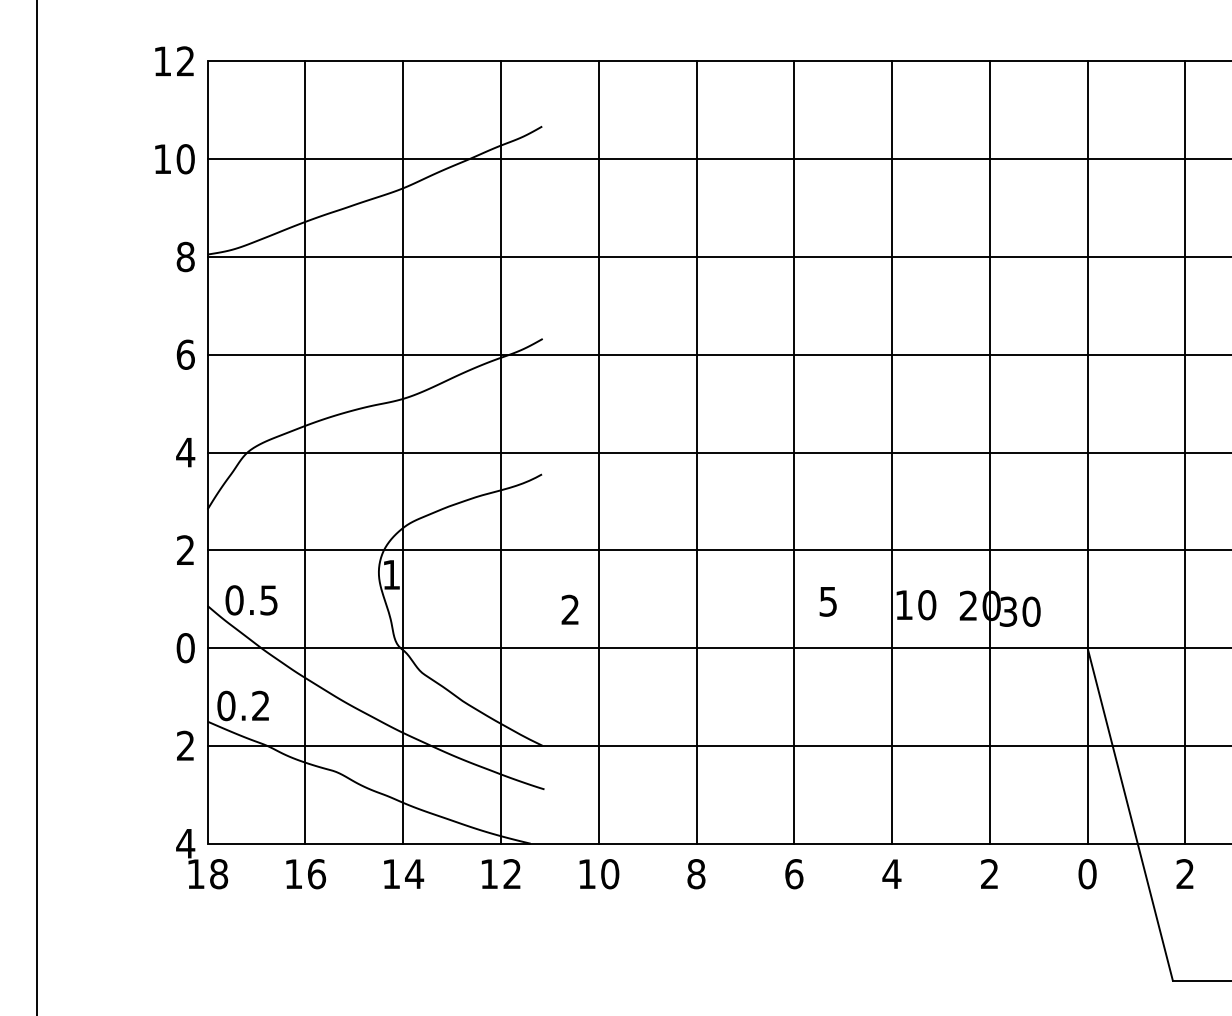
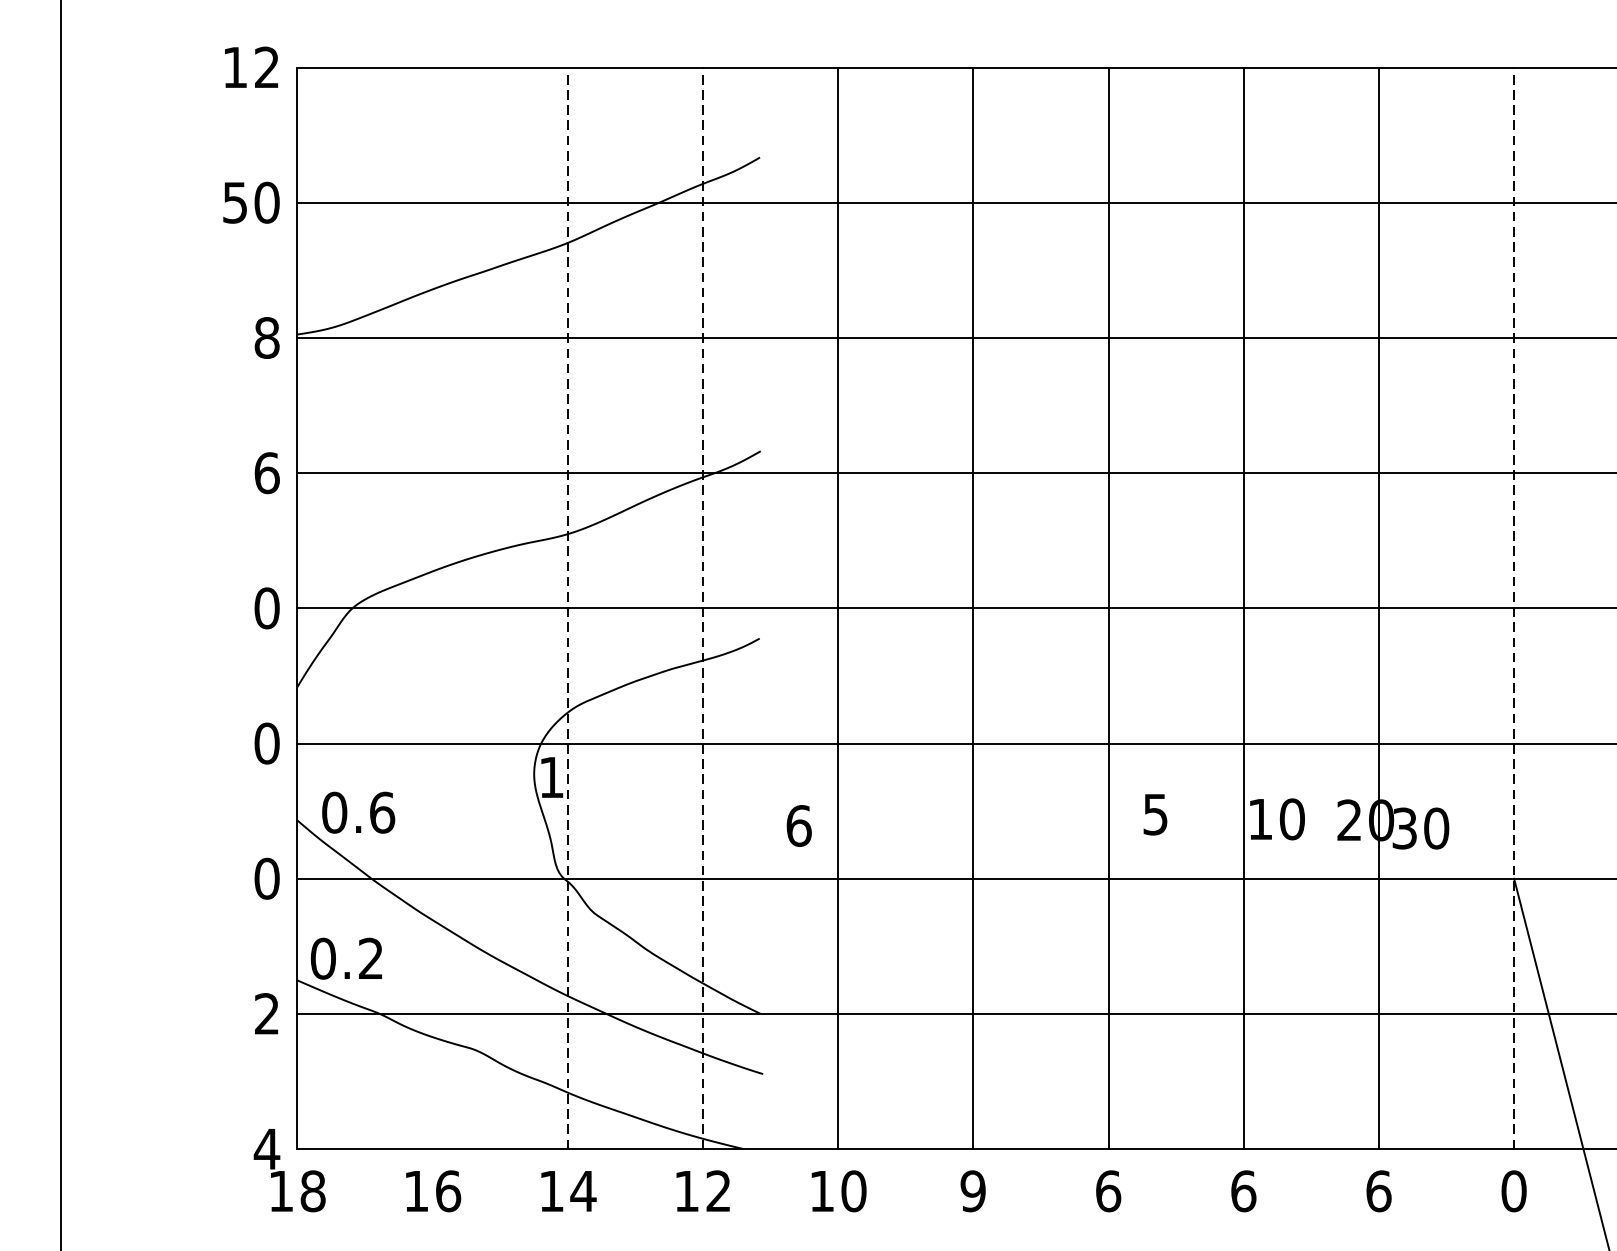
text: (162, 159) -> (234, 203), 10 -> 50
text: (185, 452) -> (266, 608), 4 -> 0
line: (305, 452) -> (432, 608), removed
line: (403, 452) -> (568, 608), solid -> dashed
line: (500, 452) -> (702, 608), solid -> dashed
line: (1087, 452) -> (1513, 608), solid -> dashed
text: (185, 550) -> (266, 743), 2 -> 0
text: (269, 600) -> (382, 812), 0.5 -> 0.6
text: (570, 609) -> (799, 825), 2 -> 6
text: (696, 874) -> (973, 1191), 8 -> 9
text: (891, 874) -> (1242, 1191), 4 -> 6
text: (989, 874) -> (1378, 1191), 2 -> 6

